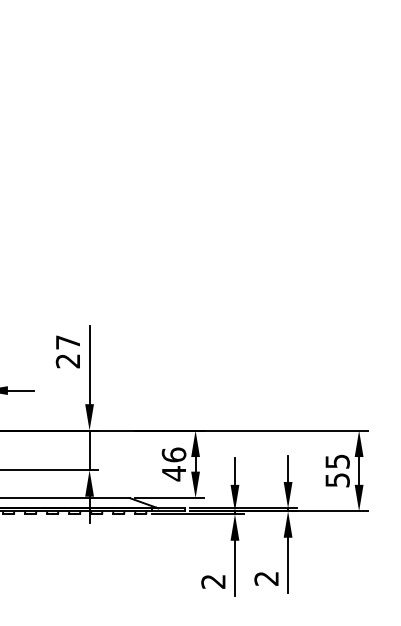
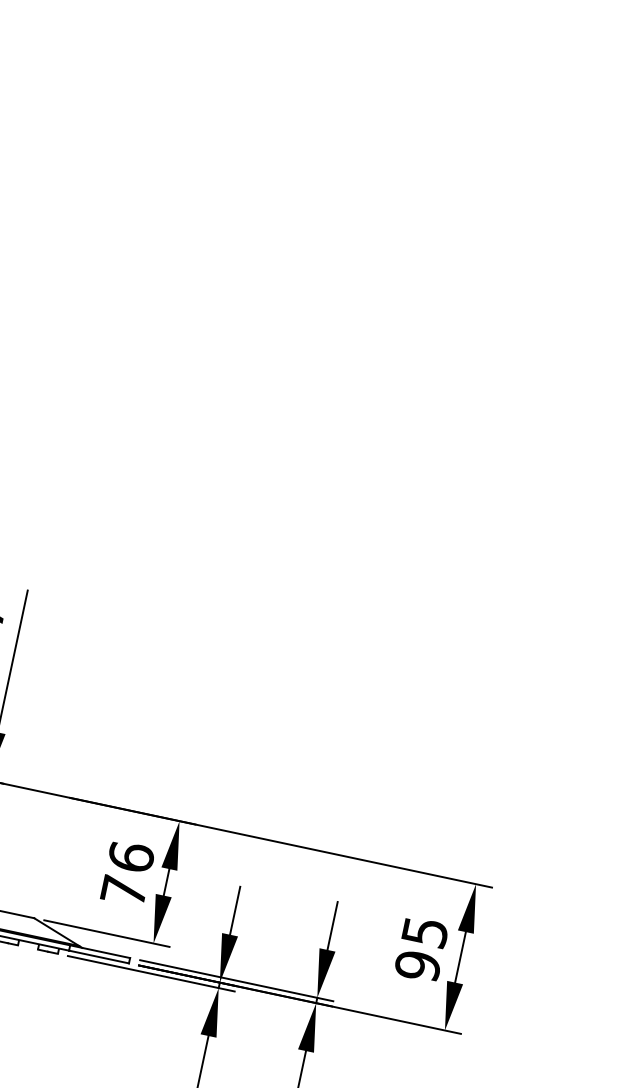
text: (173, 473) -> (123, 890), 46 -> 76
text: (337, 480) -> (417, 966), 55 -> 95

